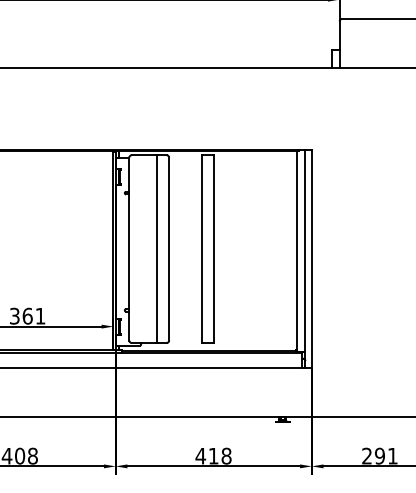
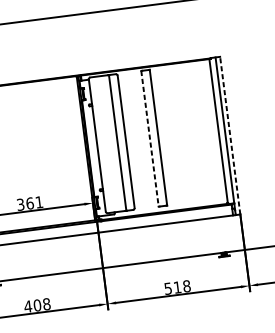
line: (202, 249) -> (150, 139), solid -> dashed
line: (311, 258) -> (229, 135), solid -> dashed
text: (200, 456) -> (168, 288), 418 -> 518

